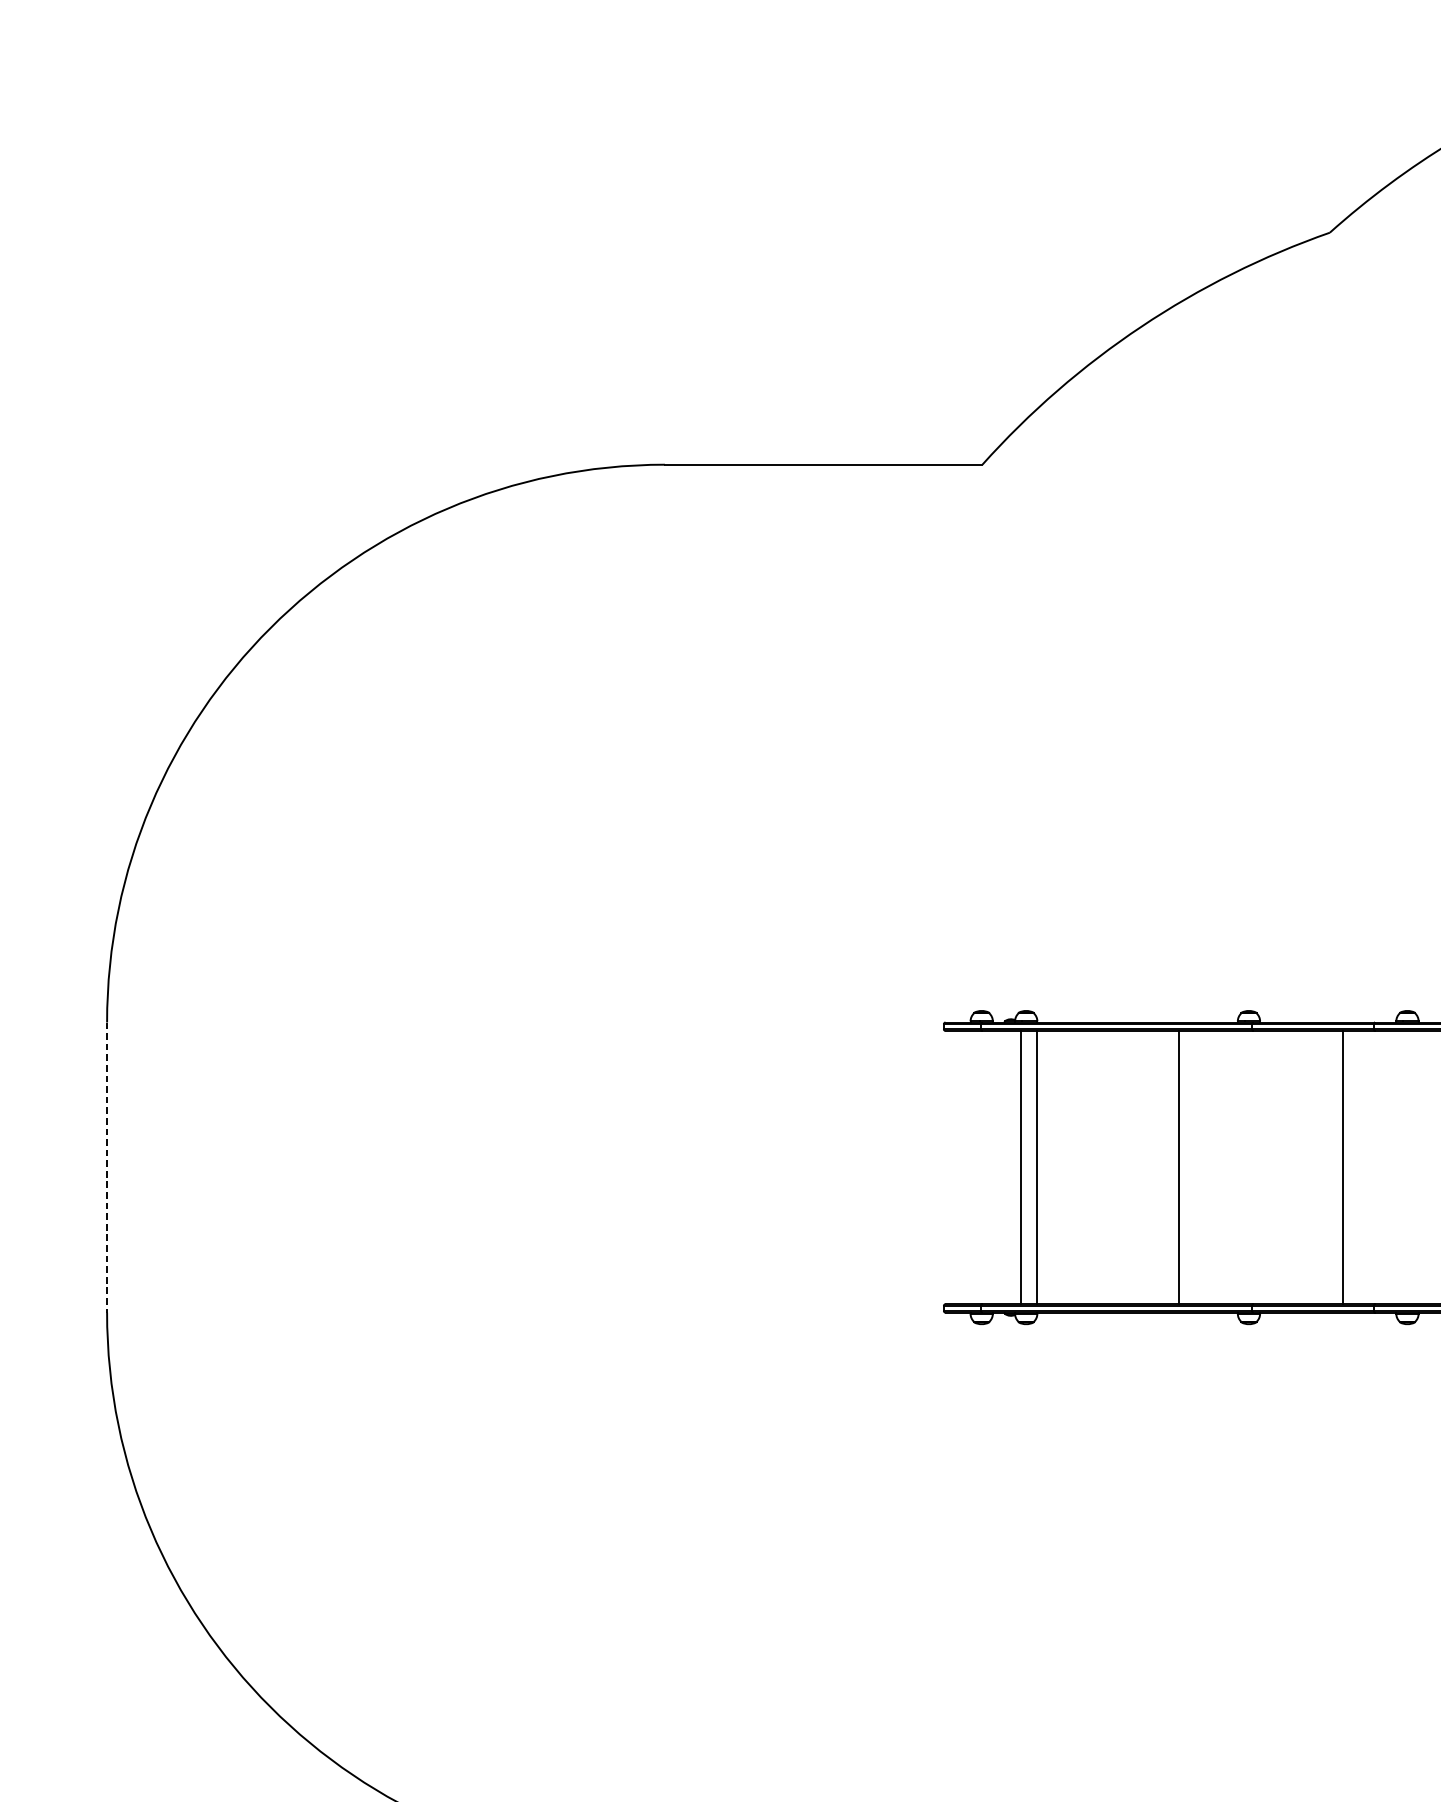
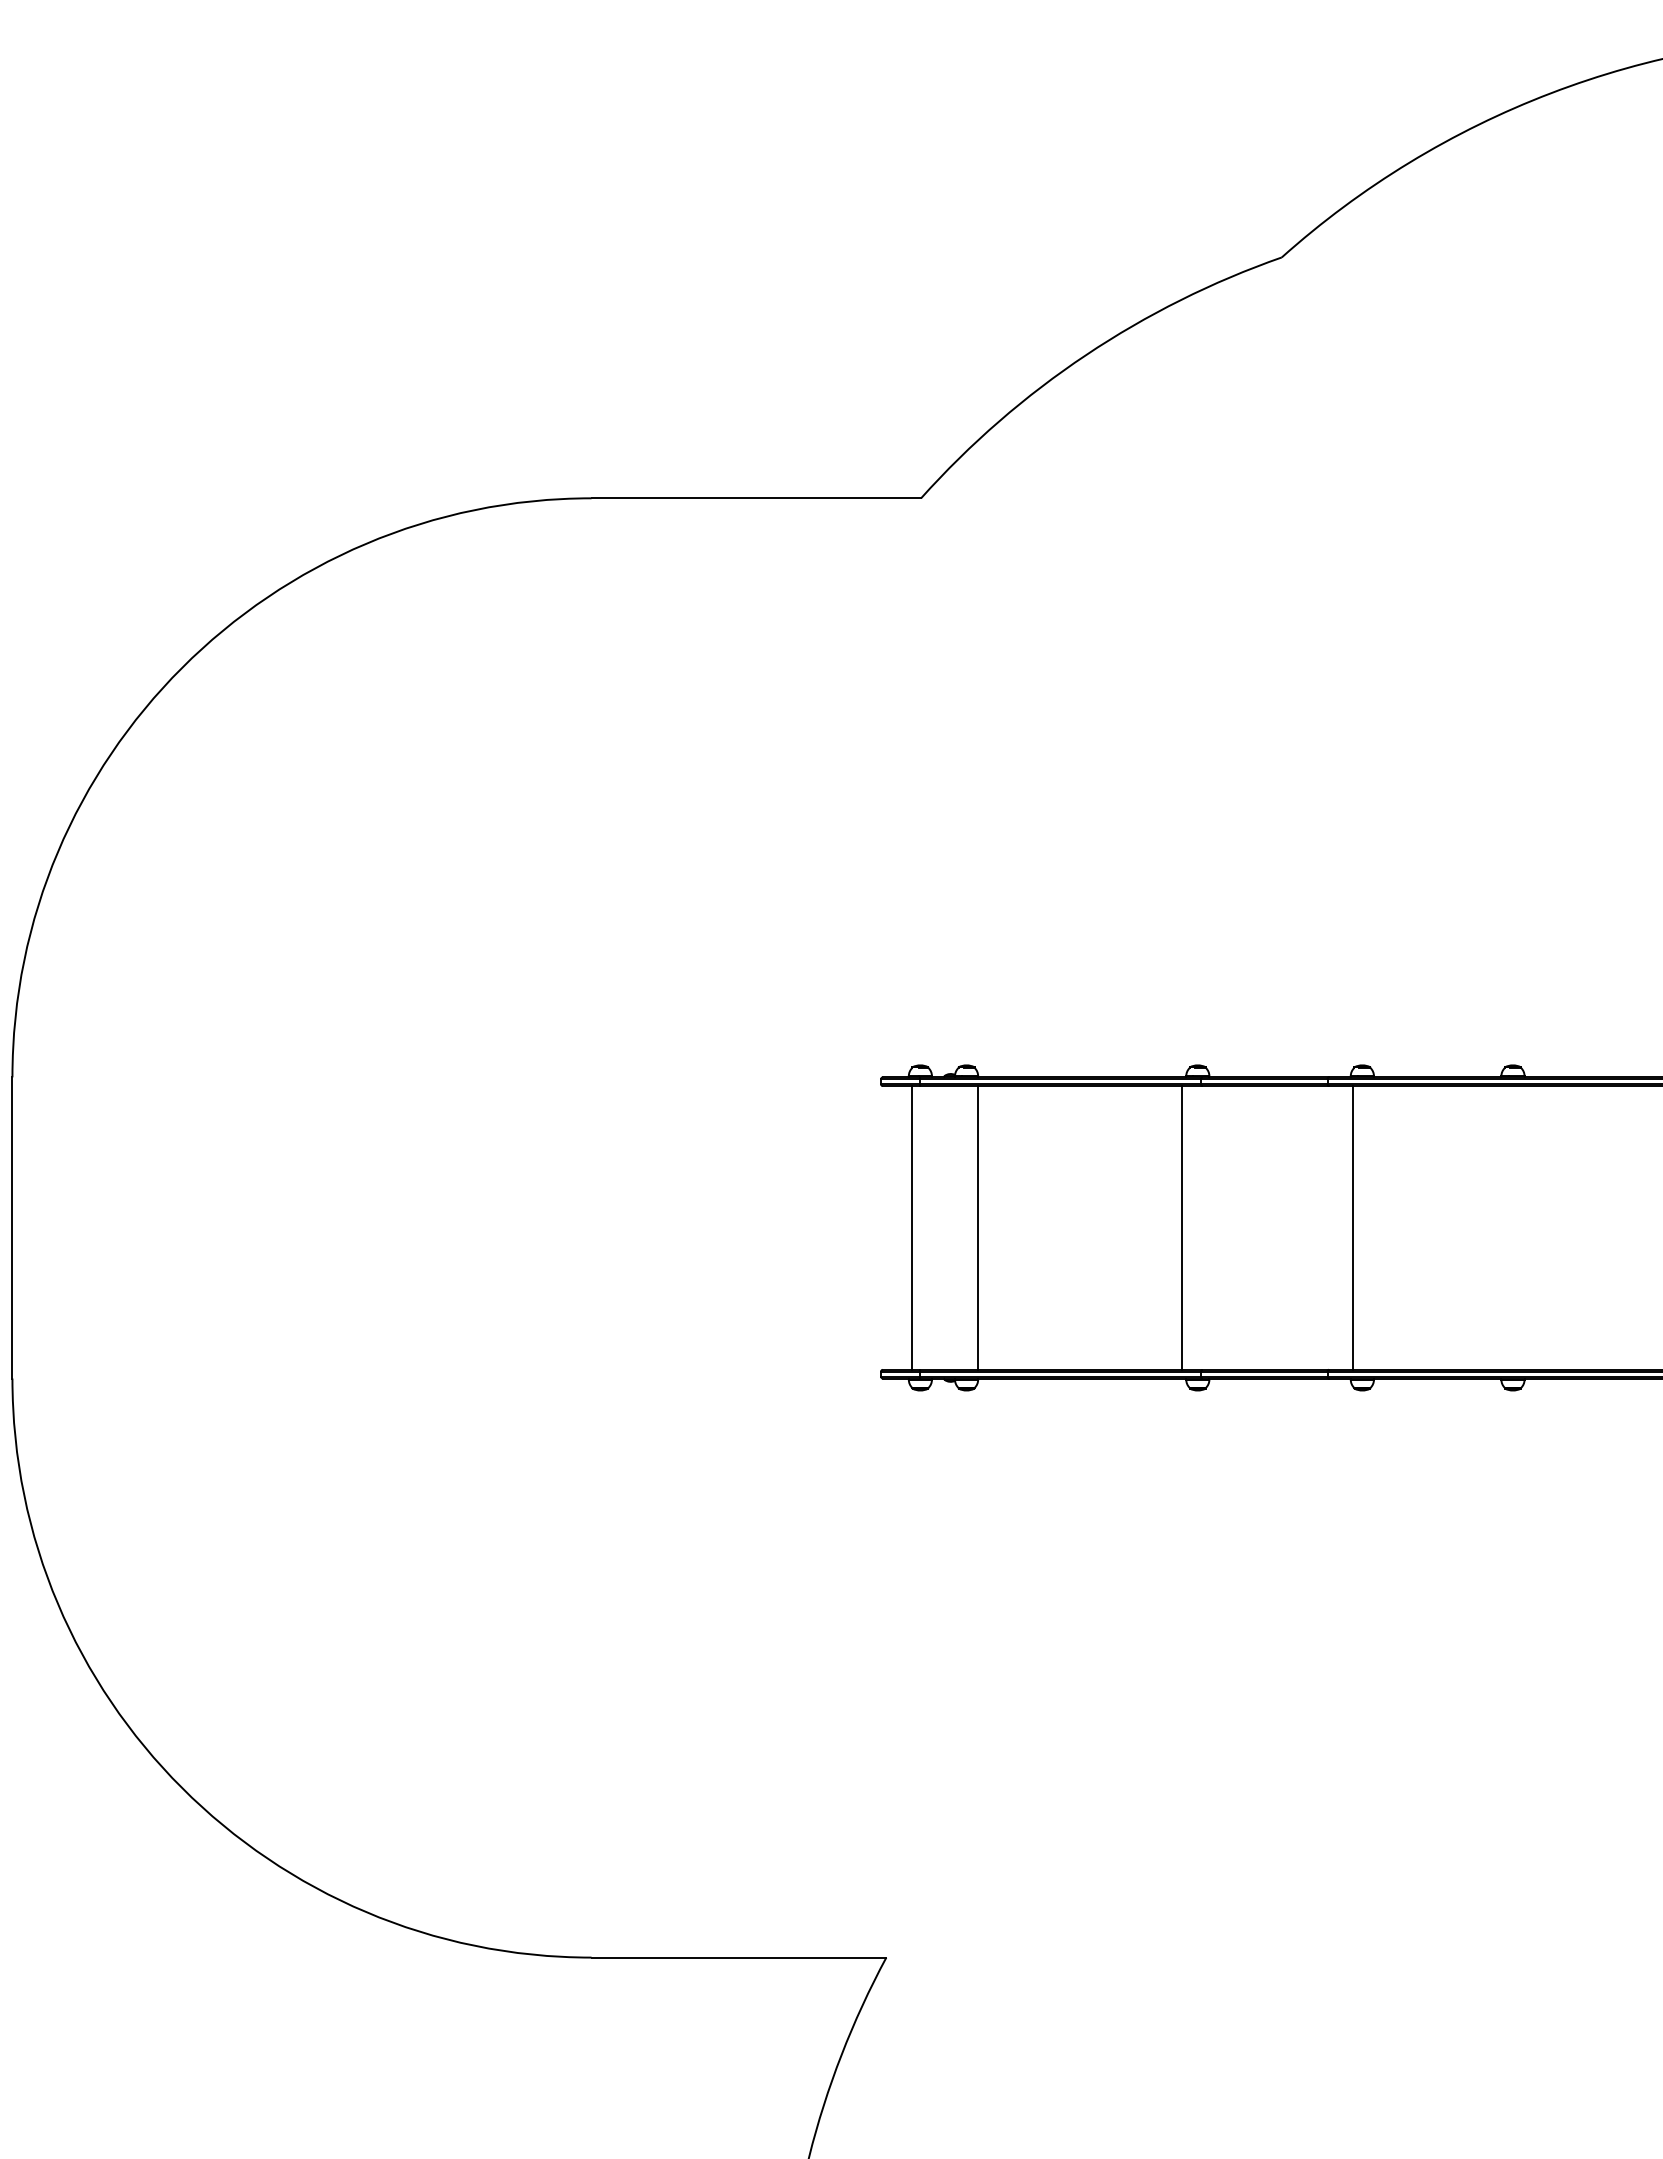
line: (107, 1167) -> (12, 1227), dashed -> solid
line: (1021, 1167) -> (911, 1227), moved
line: (1179, 1167) -> (1181, 1227), moved
line: (1343, 1167) -> (1352, 1227), moved

